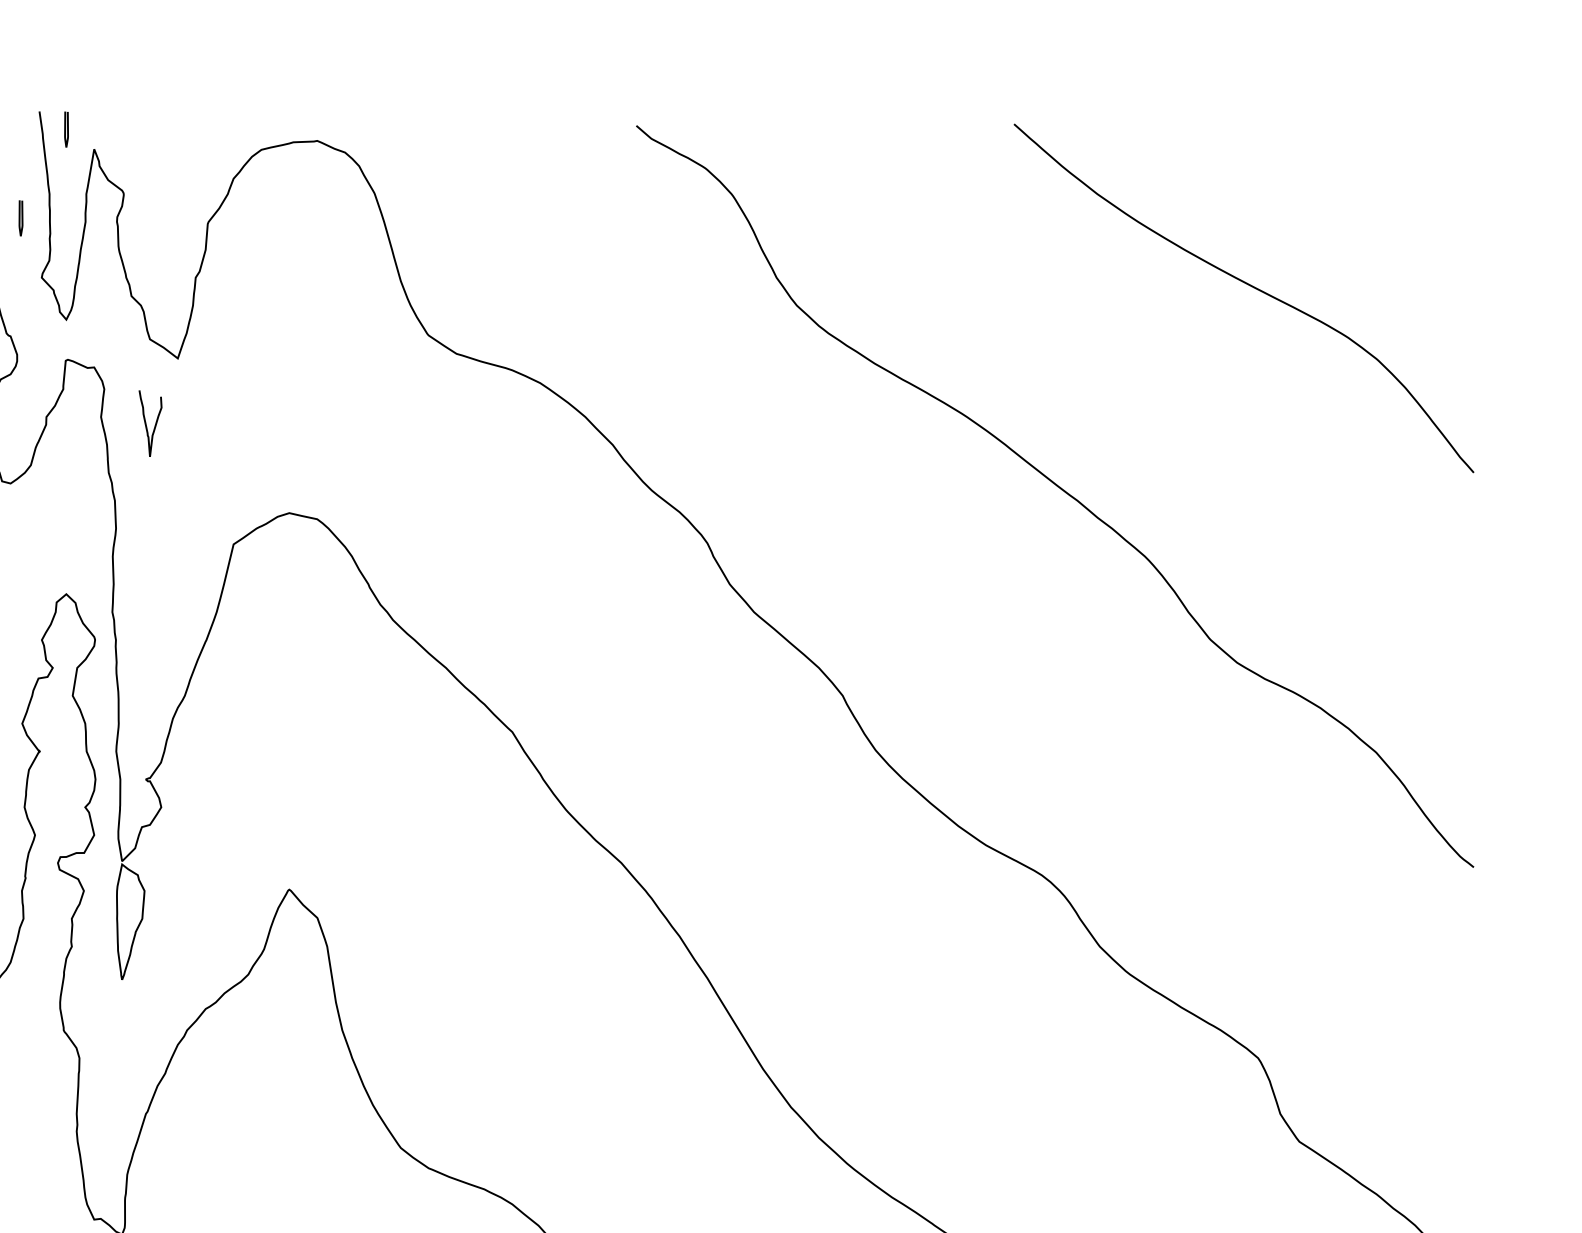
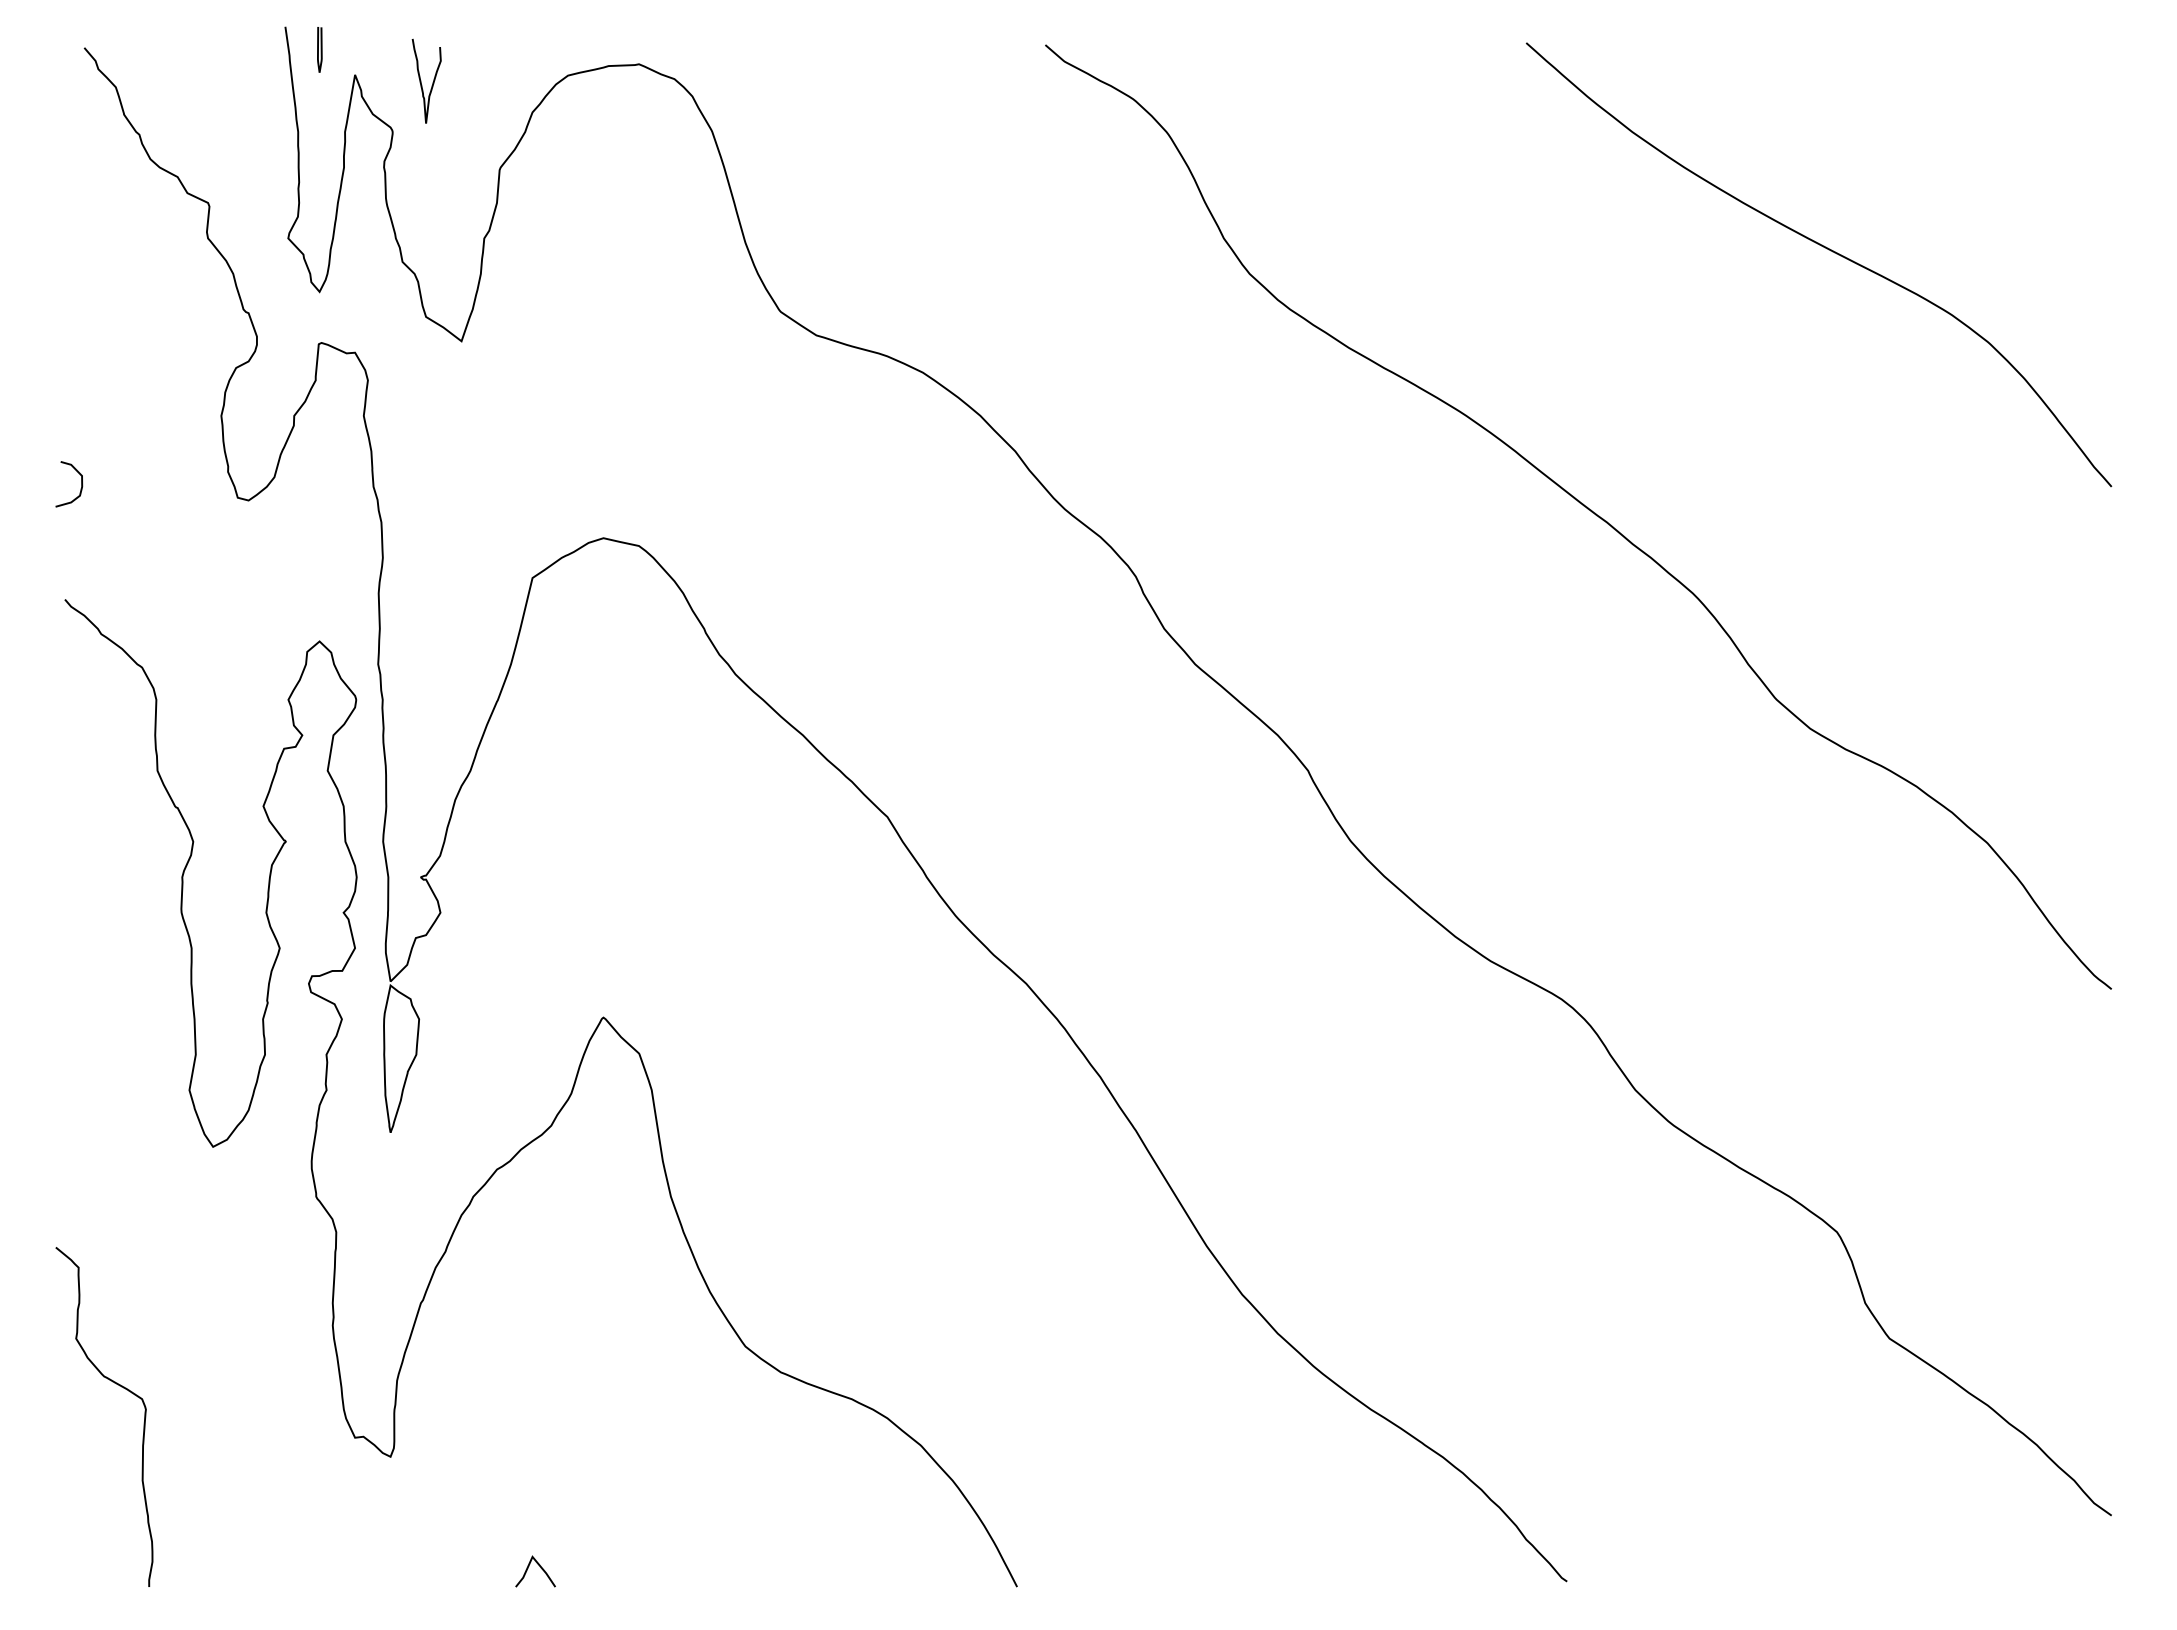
curve: (19, 218) -> (260, 162), removed
curve: (146, 423) -> (421, 80), moved

